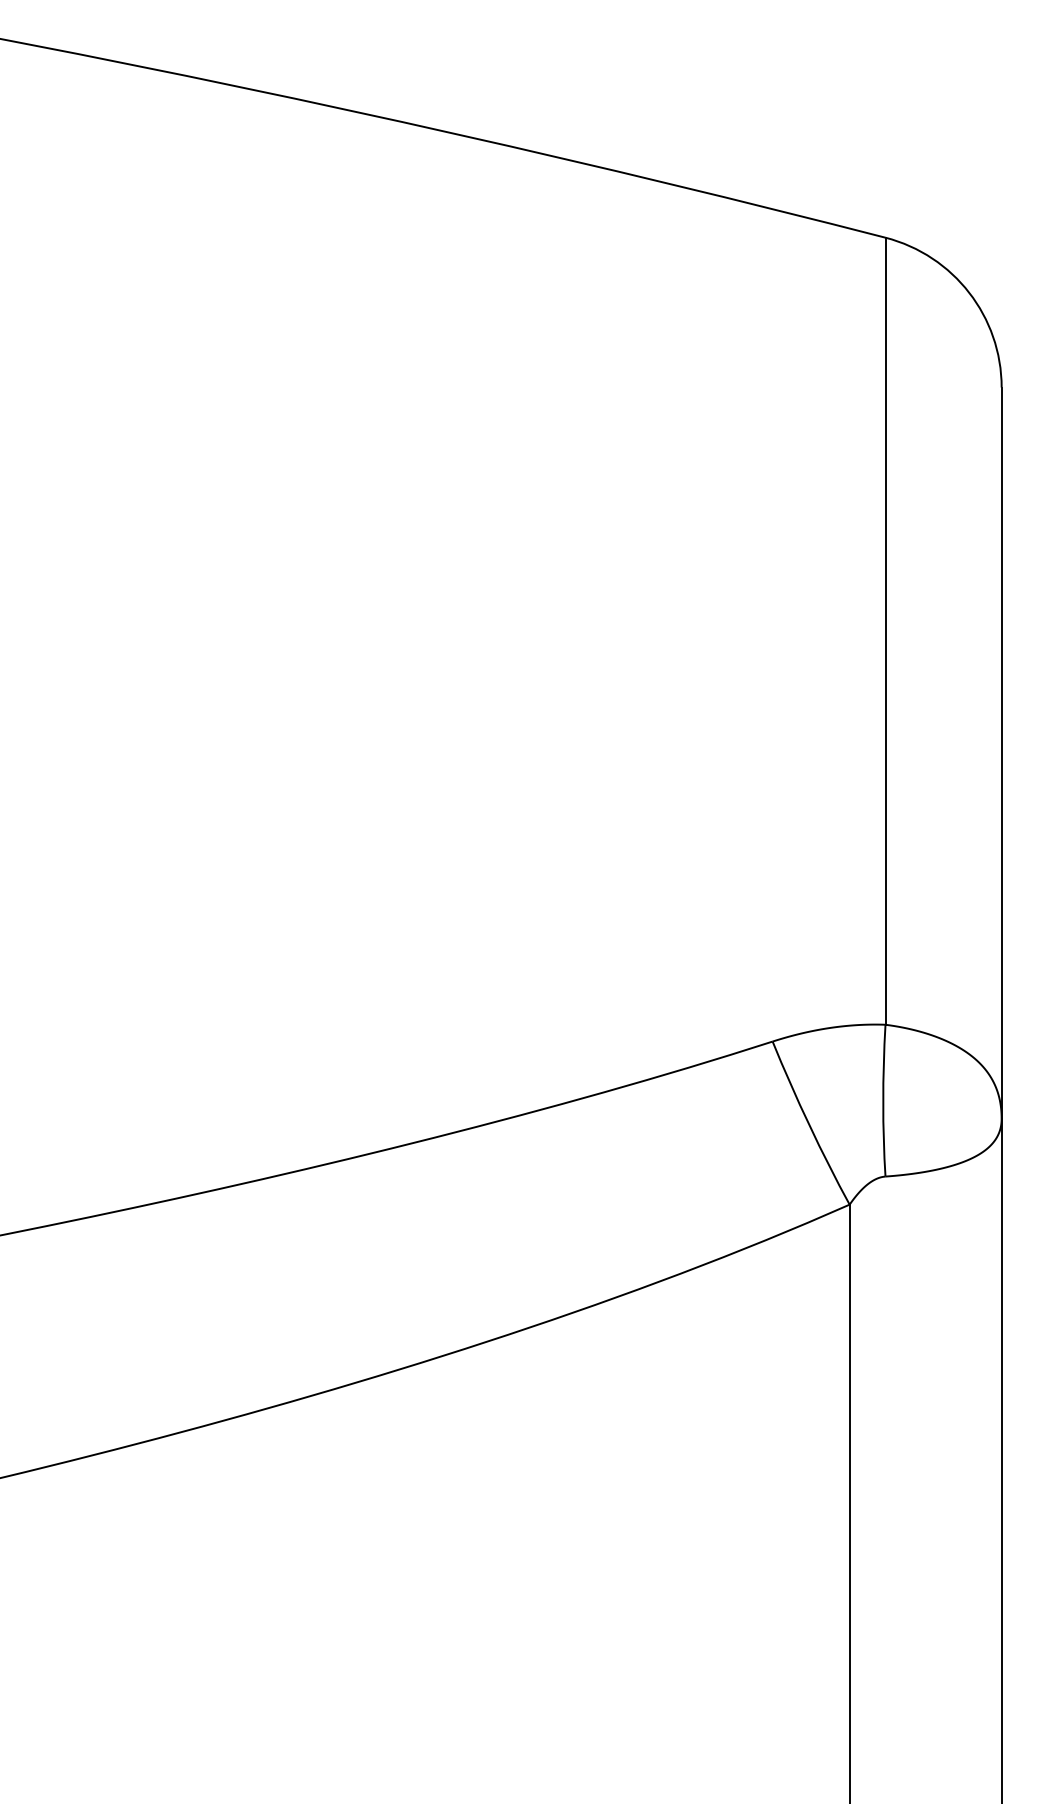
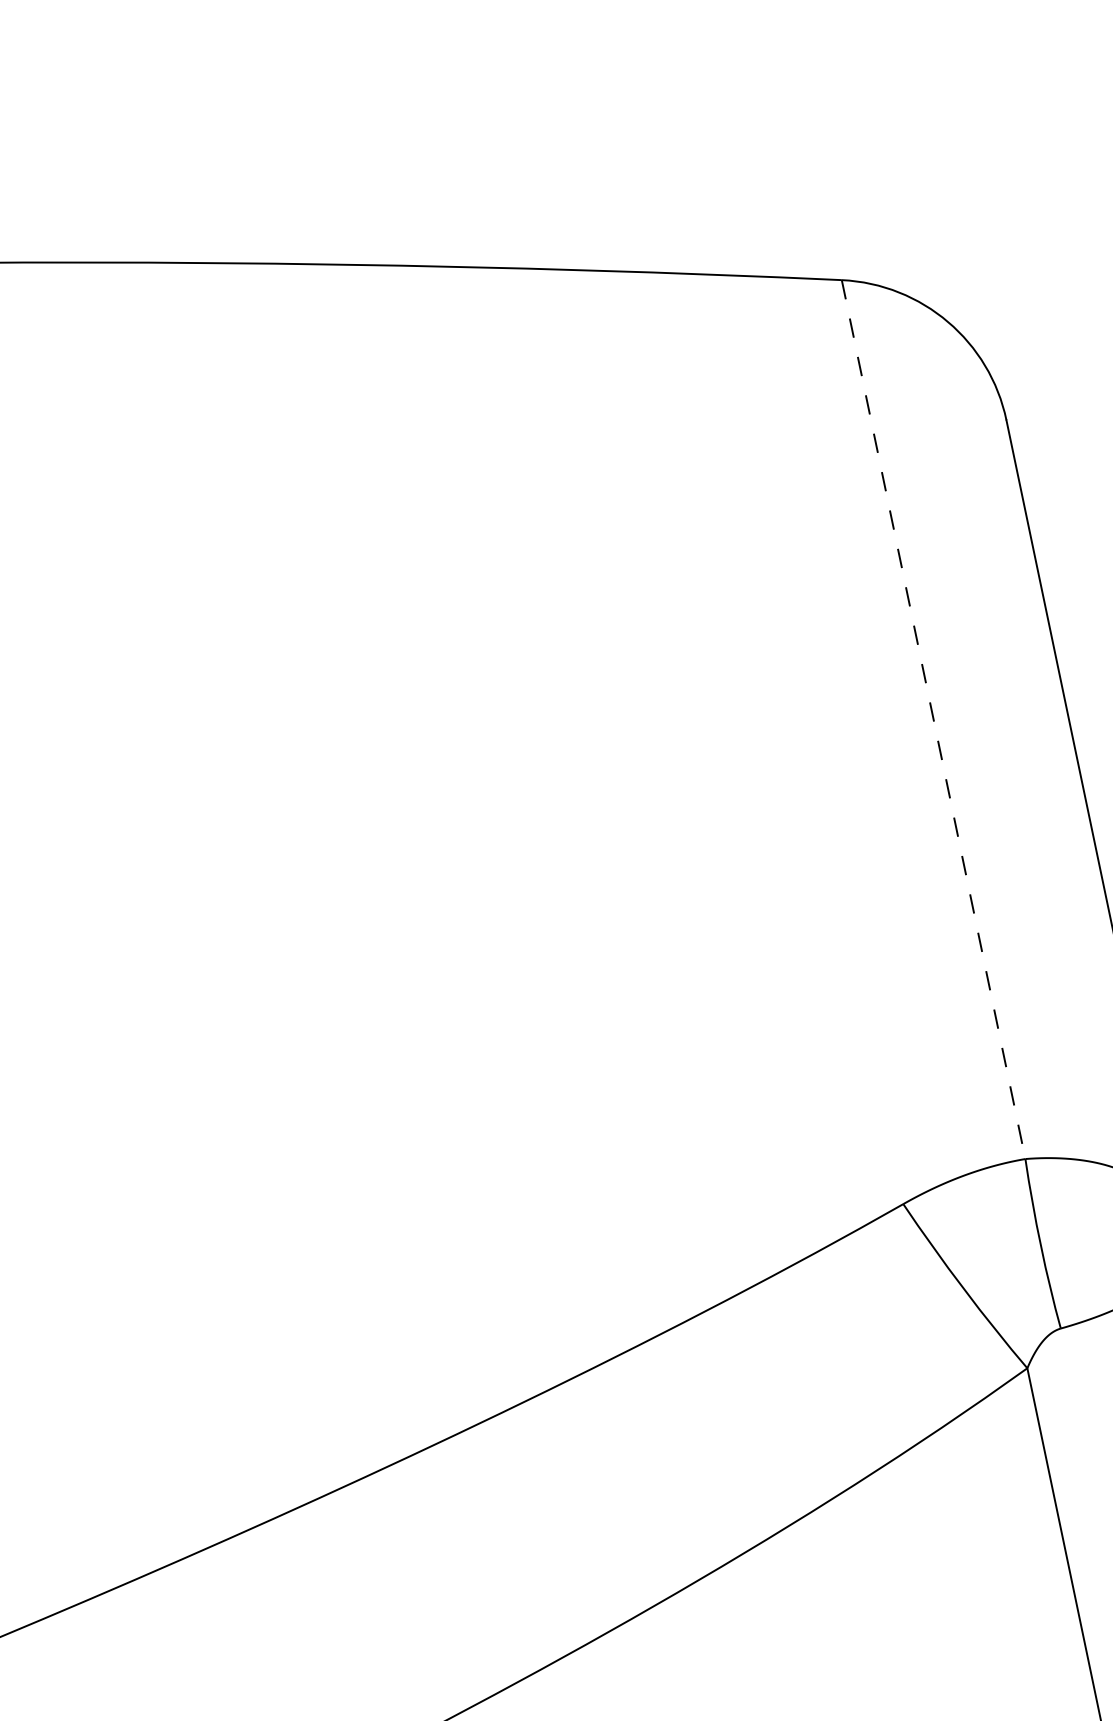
line: (885, 631) -> (933, 719), solid -> dashed

